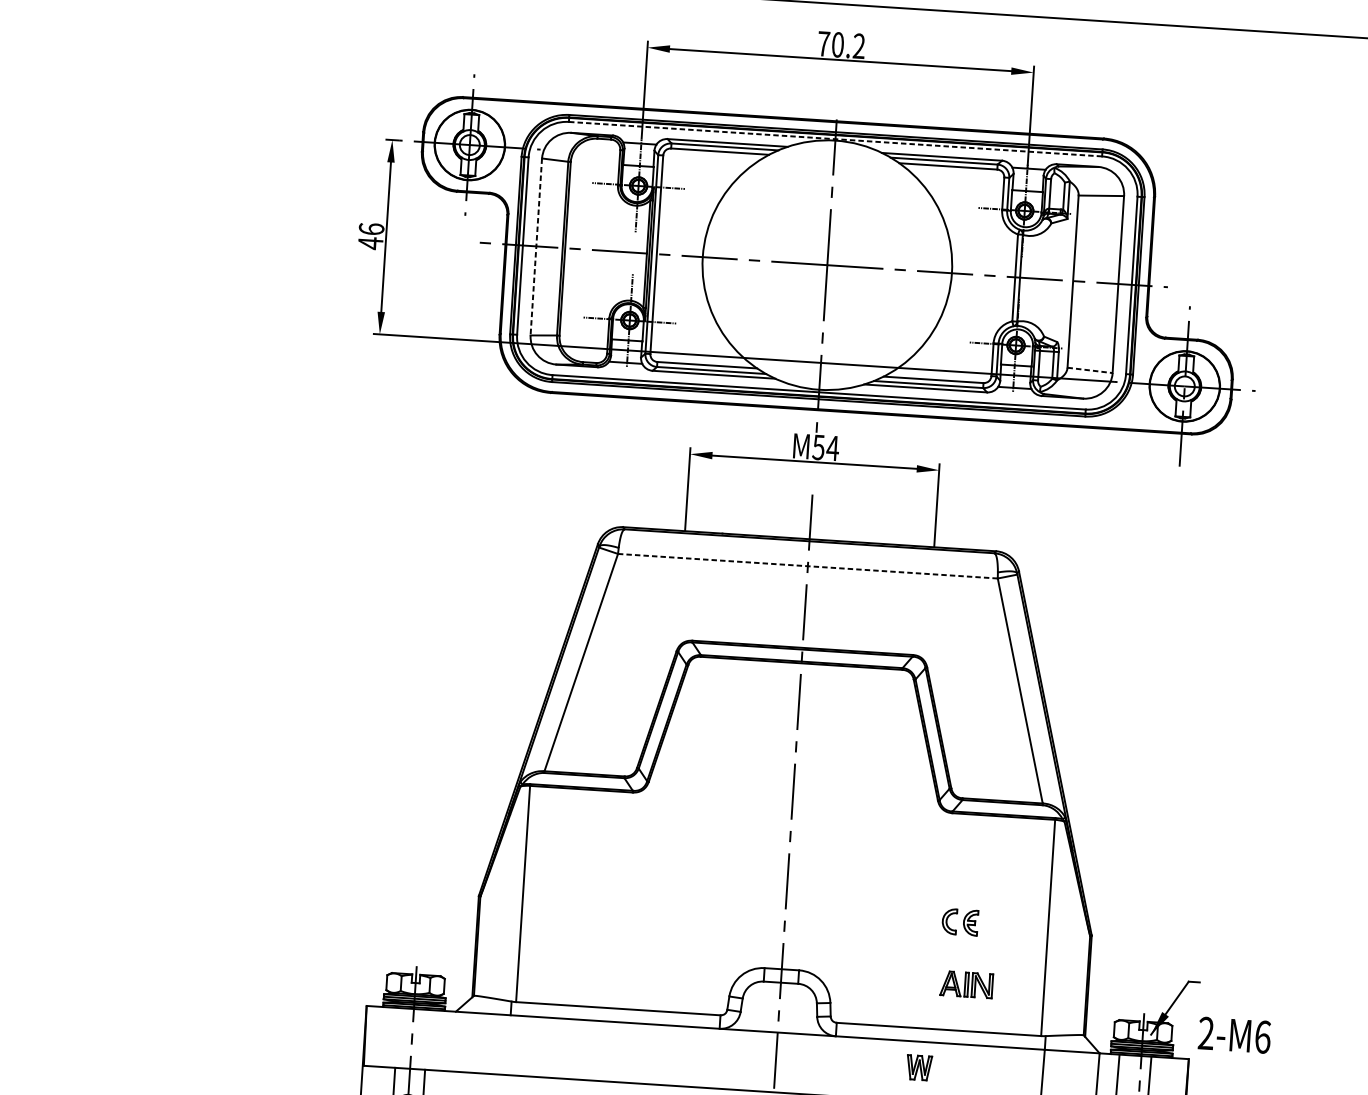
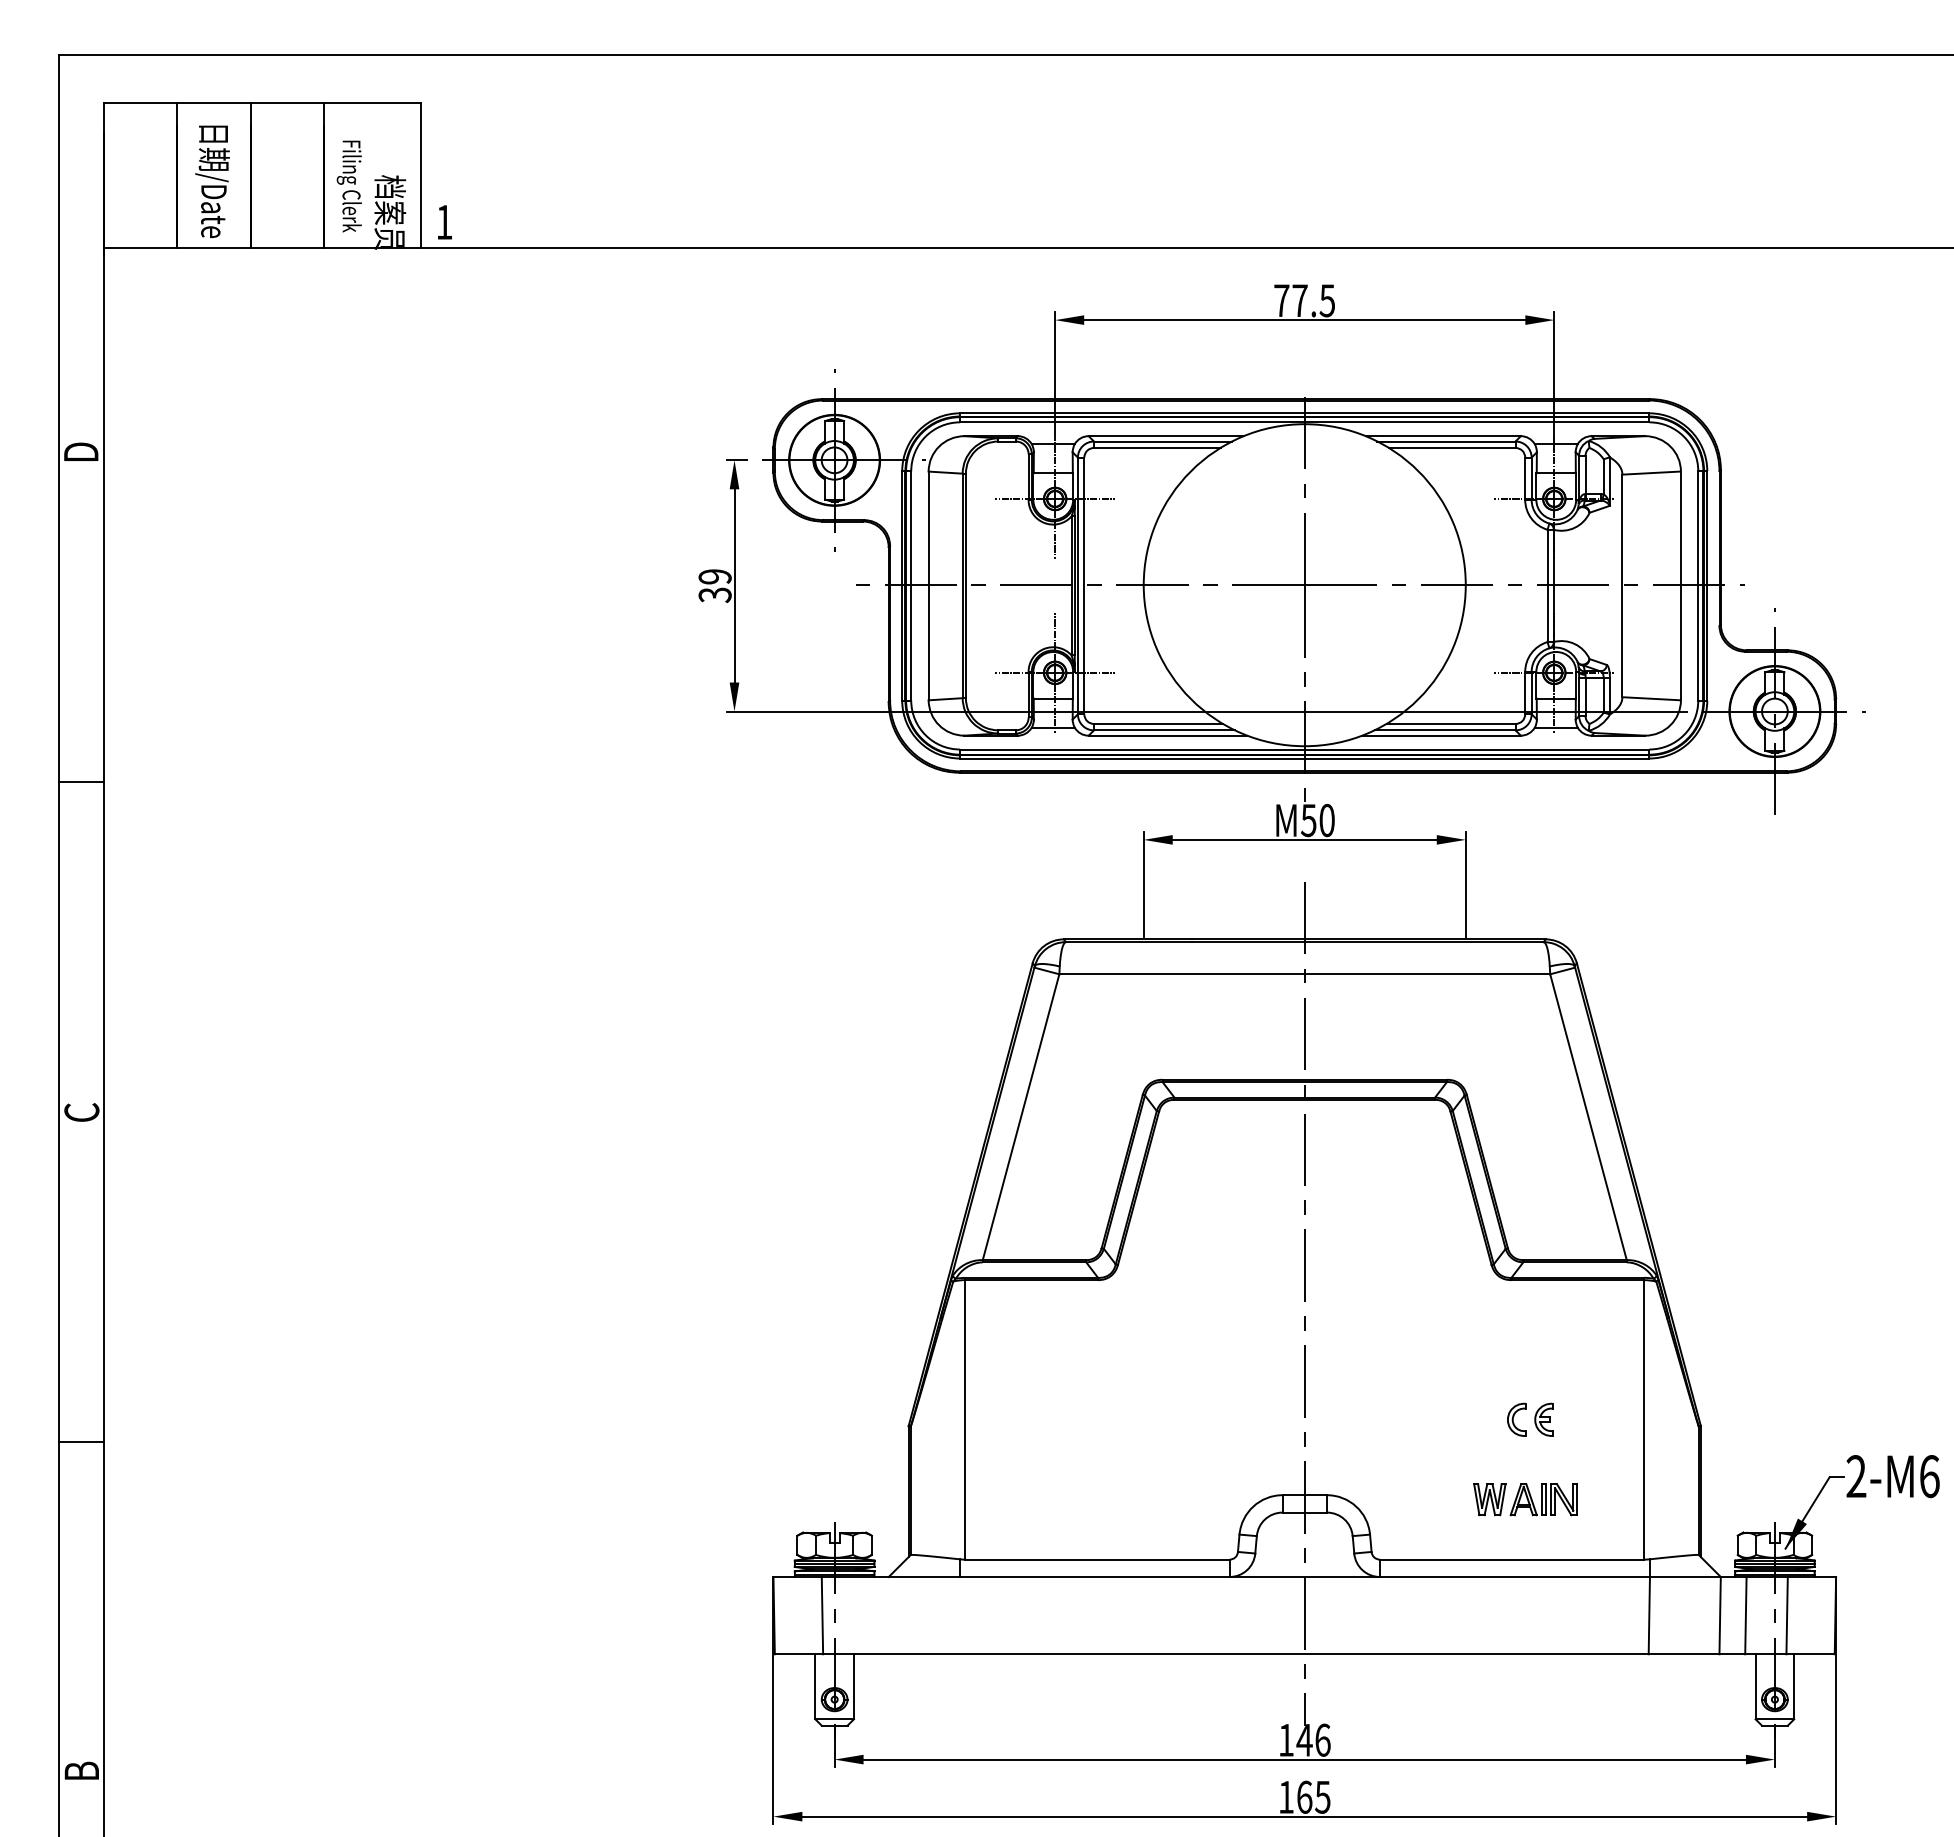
text: (848, 45) -> (1313, 300), 70.2 -> 77.5
line: (835, 139) -> (1304, 422), dashed -> solid
text: (370, 236) -> (714, 586), 46 -> 39
line: (536, 247) -> (928, 586), dashed -> solid
line: (1090, 370) -> (1652, 698), dashed -> solid
text: (832, 448) -> (1326, 820), M54 -> M50
line: (807, 566) -> (1304, 974), dashed -> solid
text: (1234, 1035) -> (1892, 1476), moved
line: (402, 1038) -> (822, 1615), added
part: (919, 1067) -> (1489, 1499), moved

